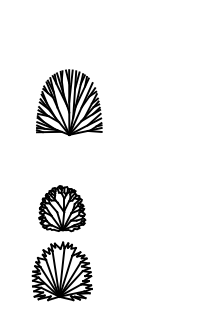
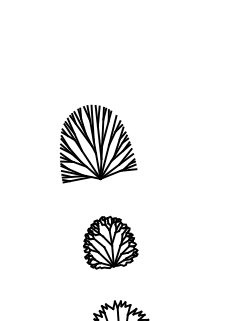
part: (62, 208) -> (109, 241), moved

